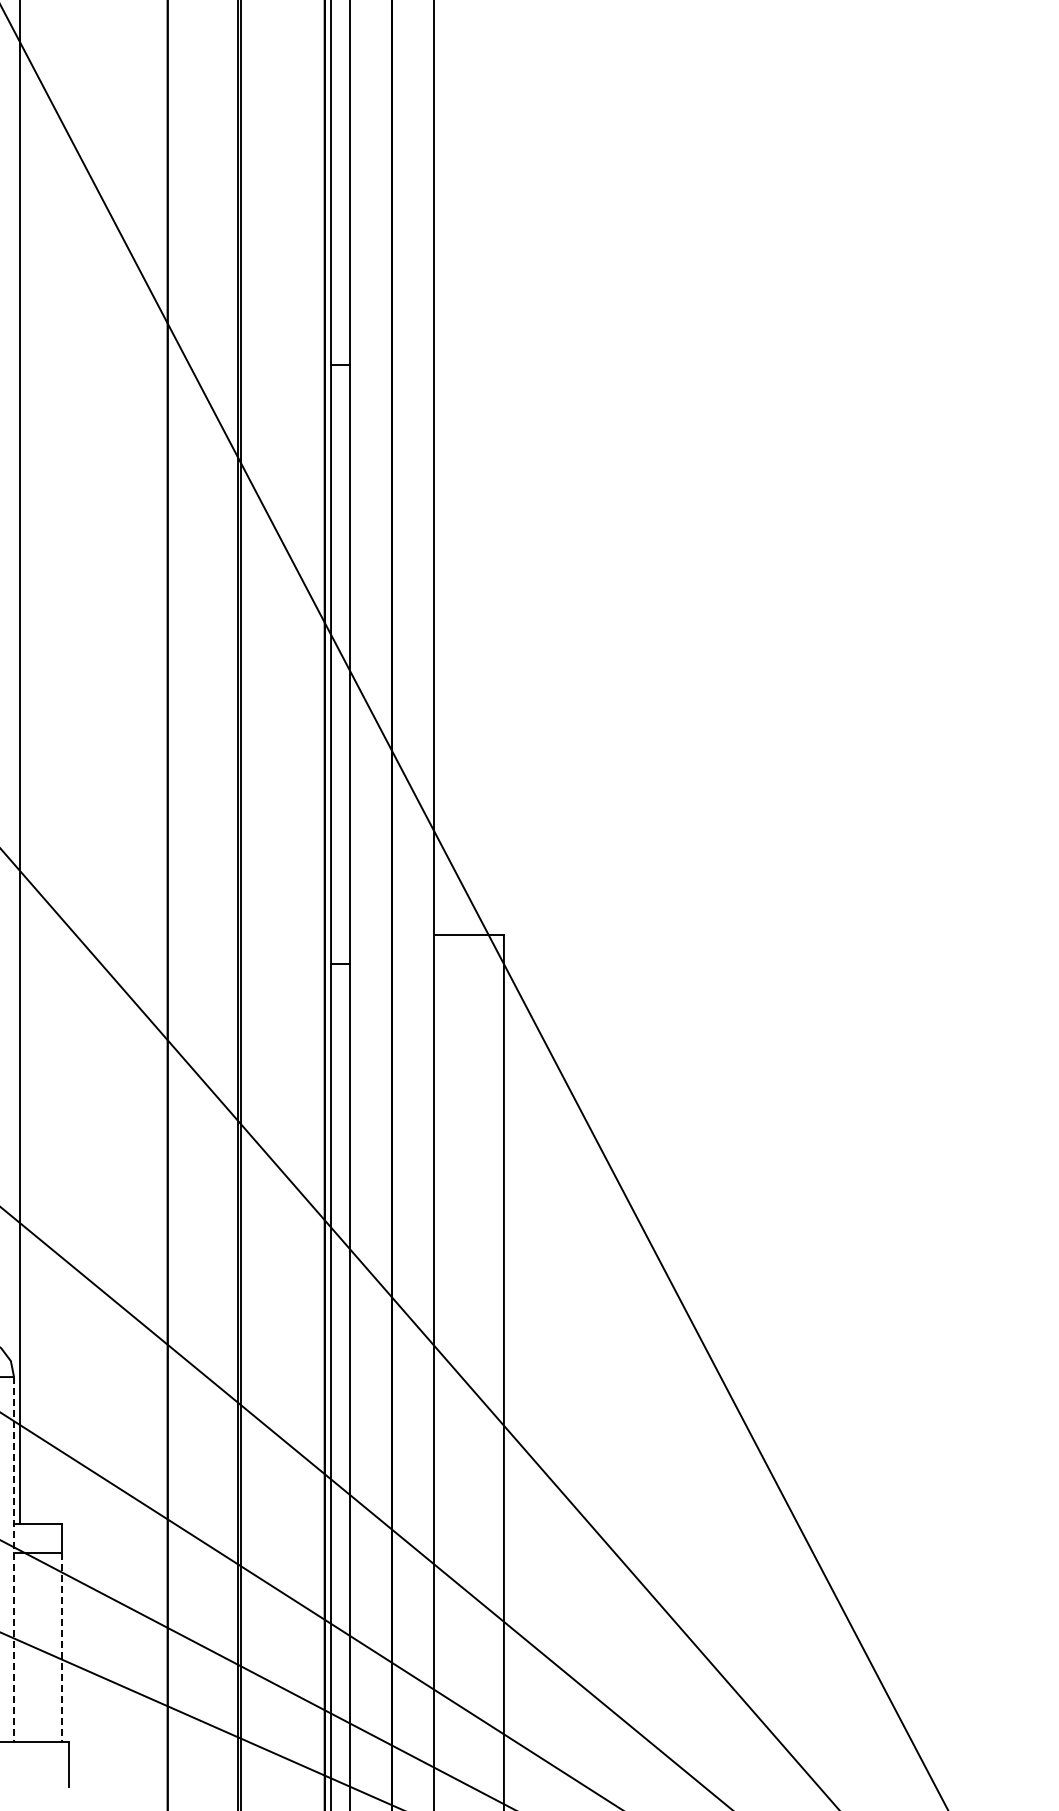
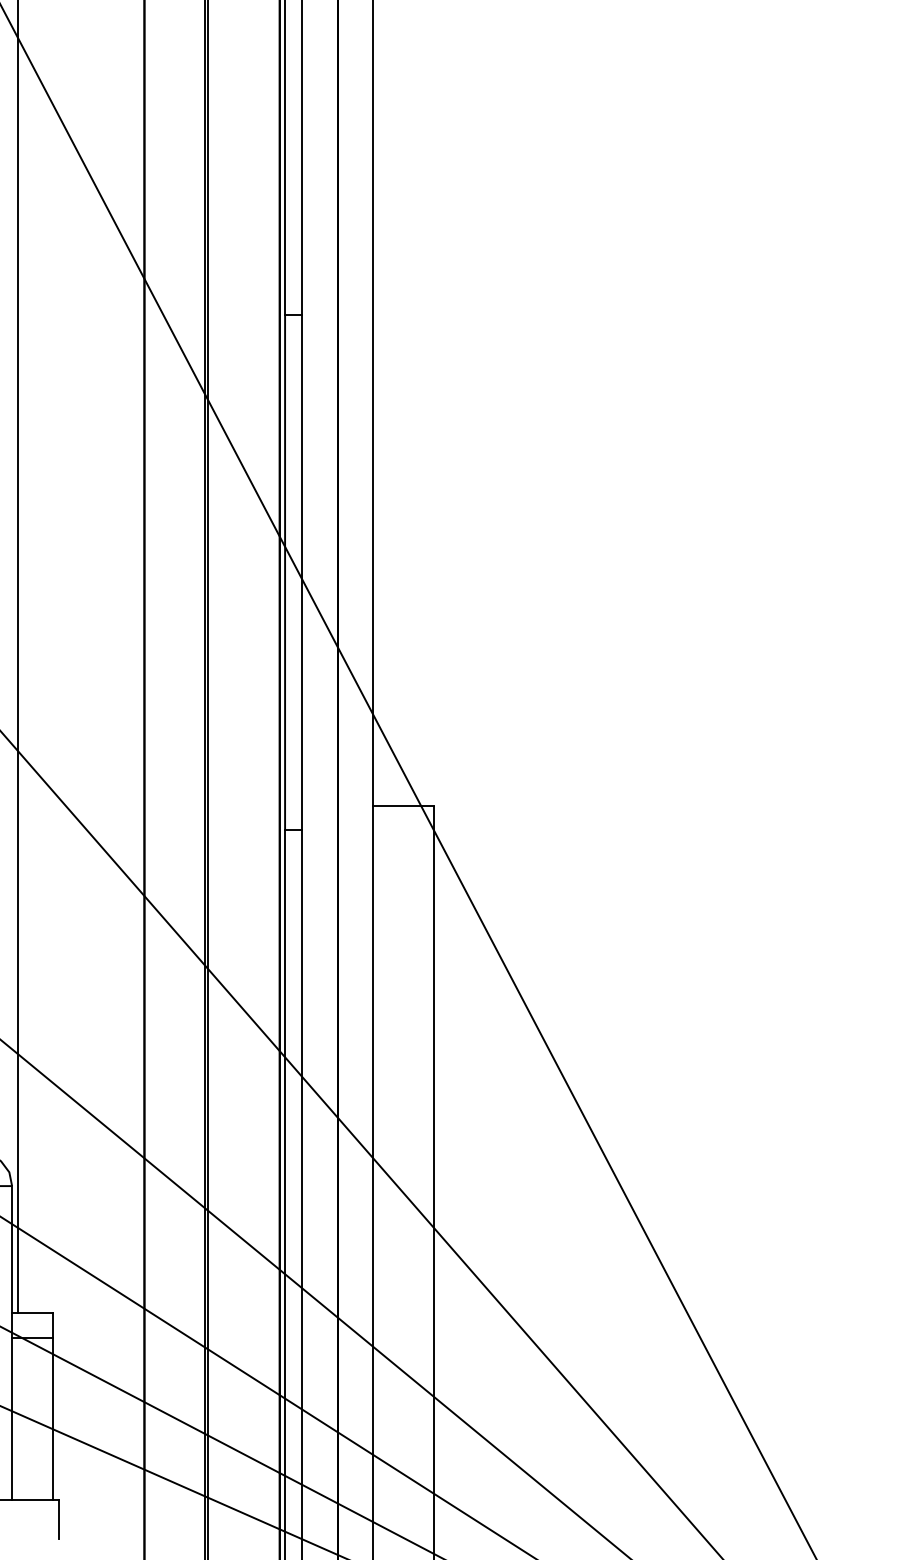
line: (14, 1559) -> (12, 1343), dashed -> solid
line: (62, 1648) -> (53, 1419), dashed -> solid

